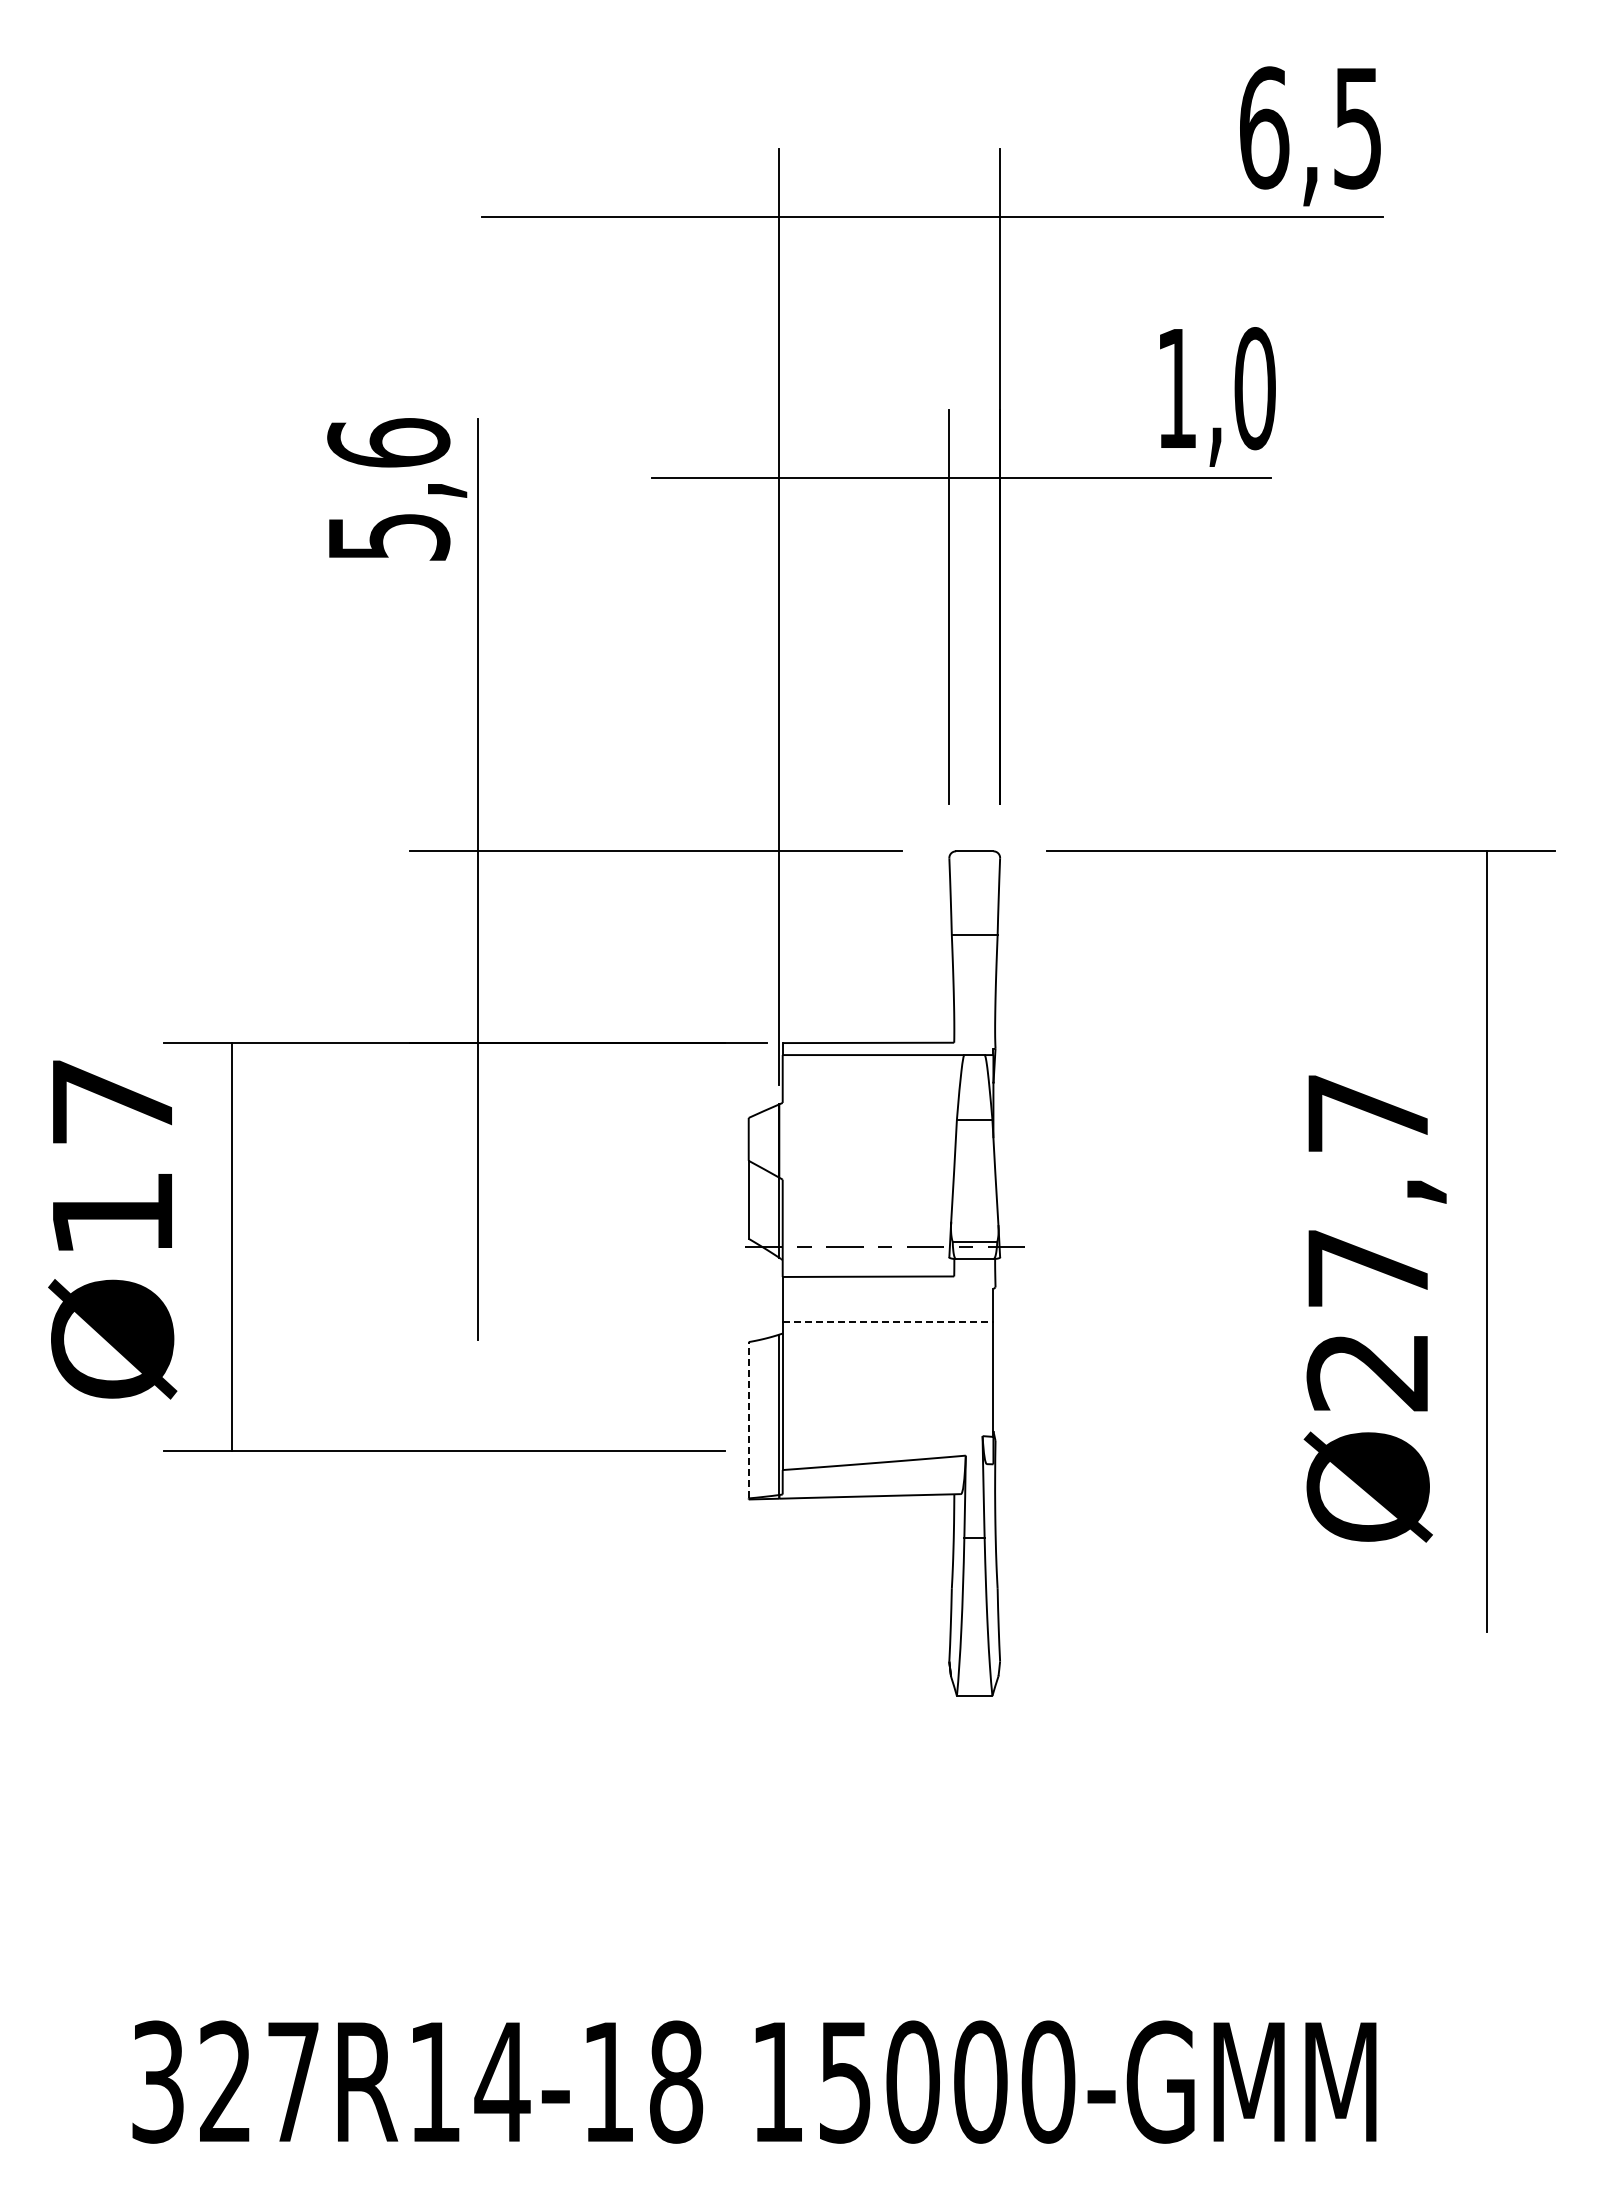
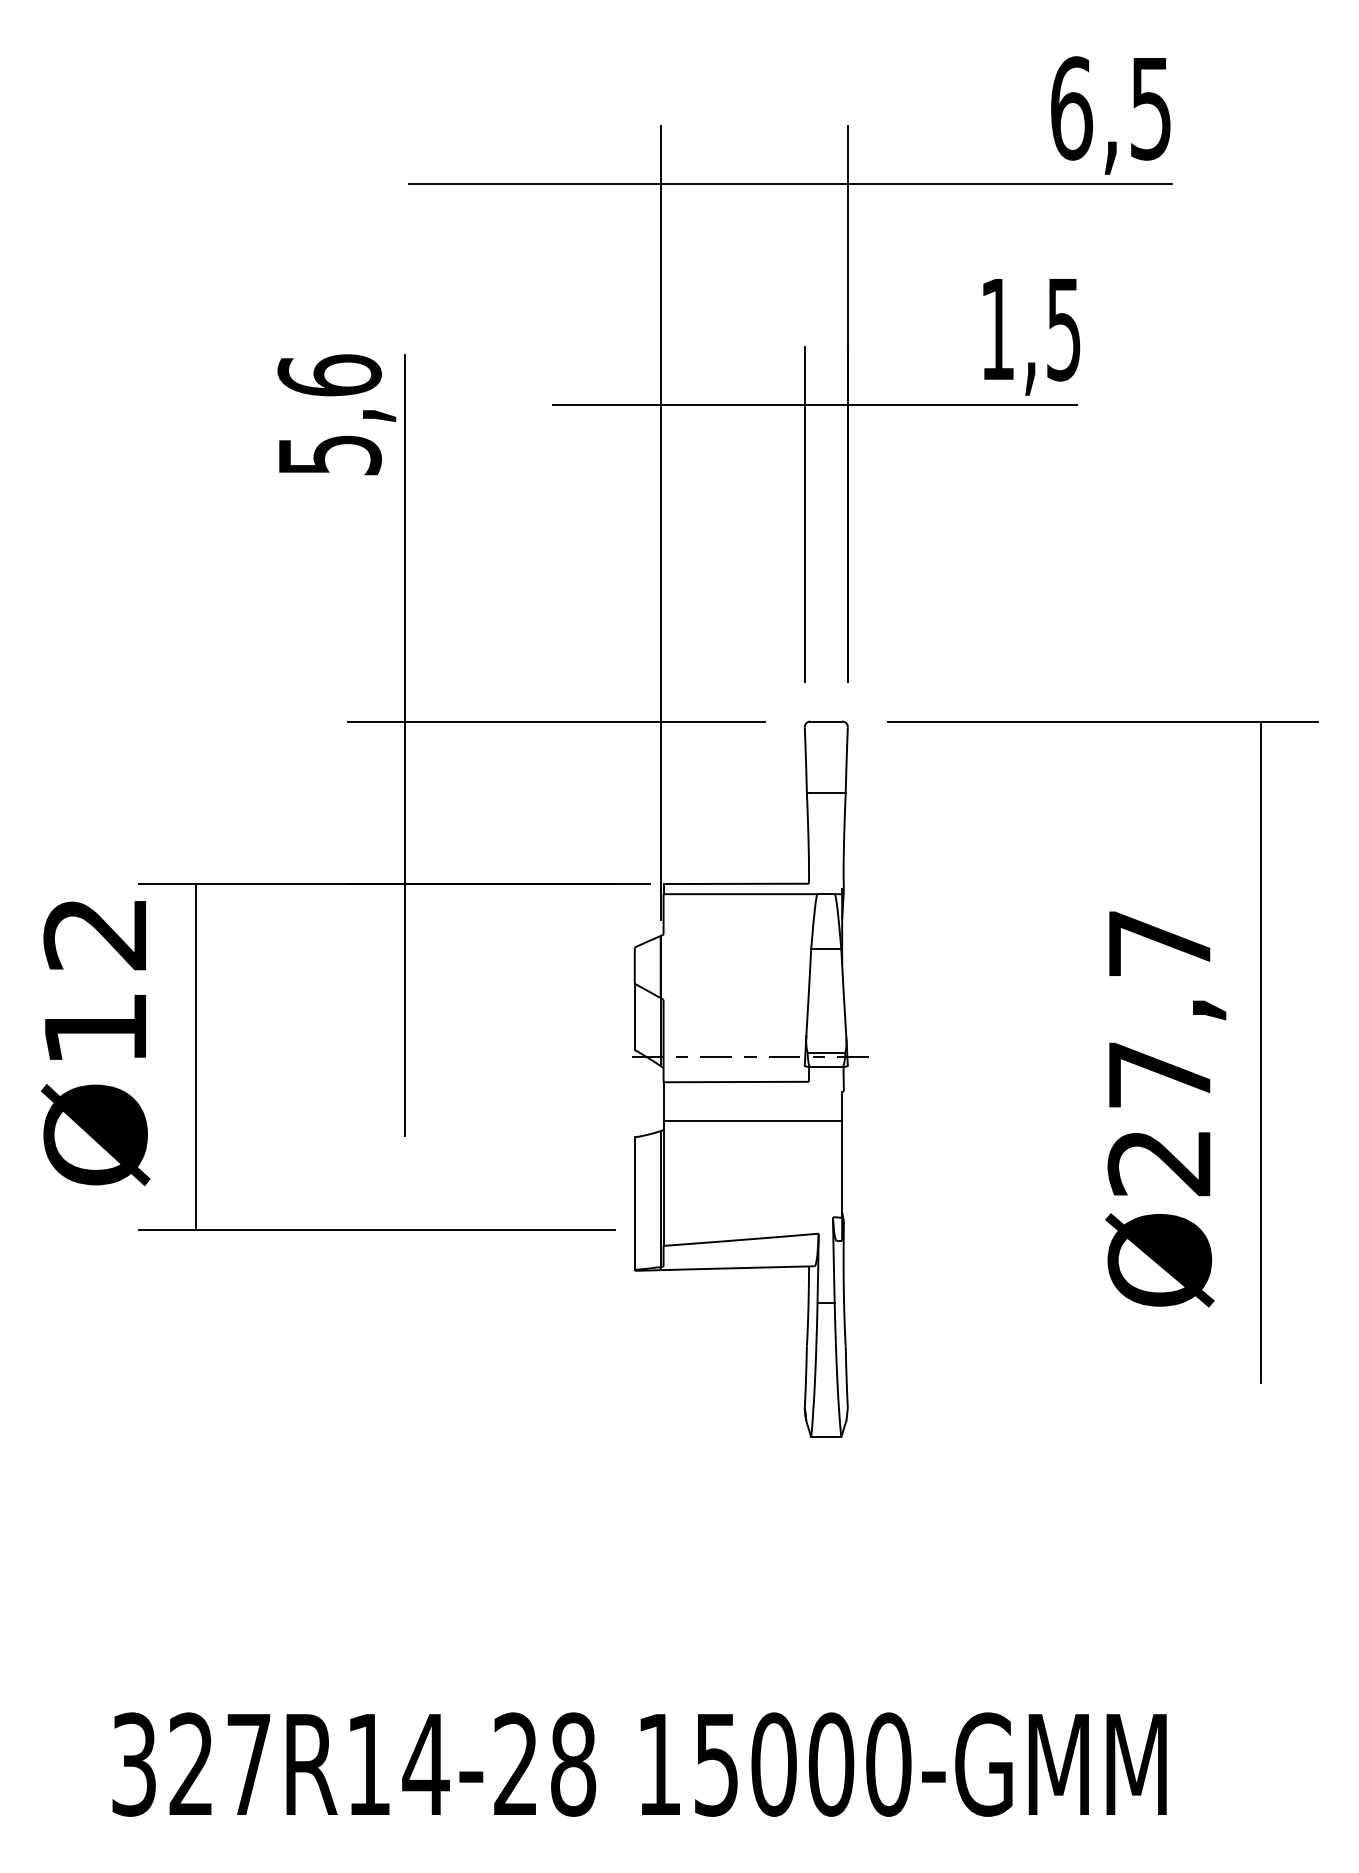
text: (1254, 388) -> (1063, 329), 1,0 -> 1,5
text: (111, 1102) -> (94, 934), Ø17 -> Ø12
line: (888, 1322) -> (753, 1120), dashed -> solid
line: (748, 1419) -> (634, 1203), dashed -> solid
text: (607, 2080) -> (515, 1763), 327R14-18 -> 327R14-28

